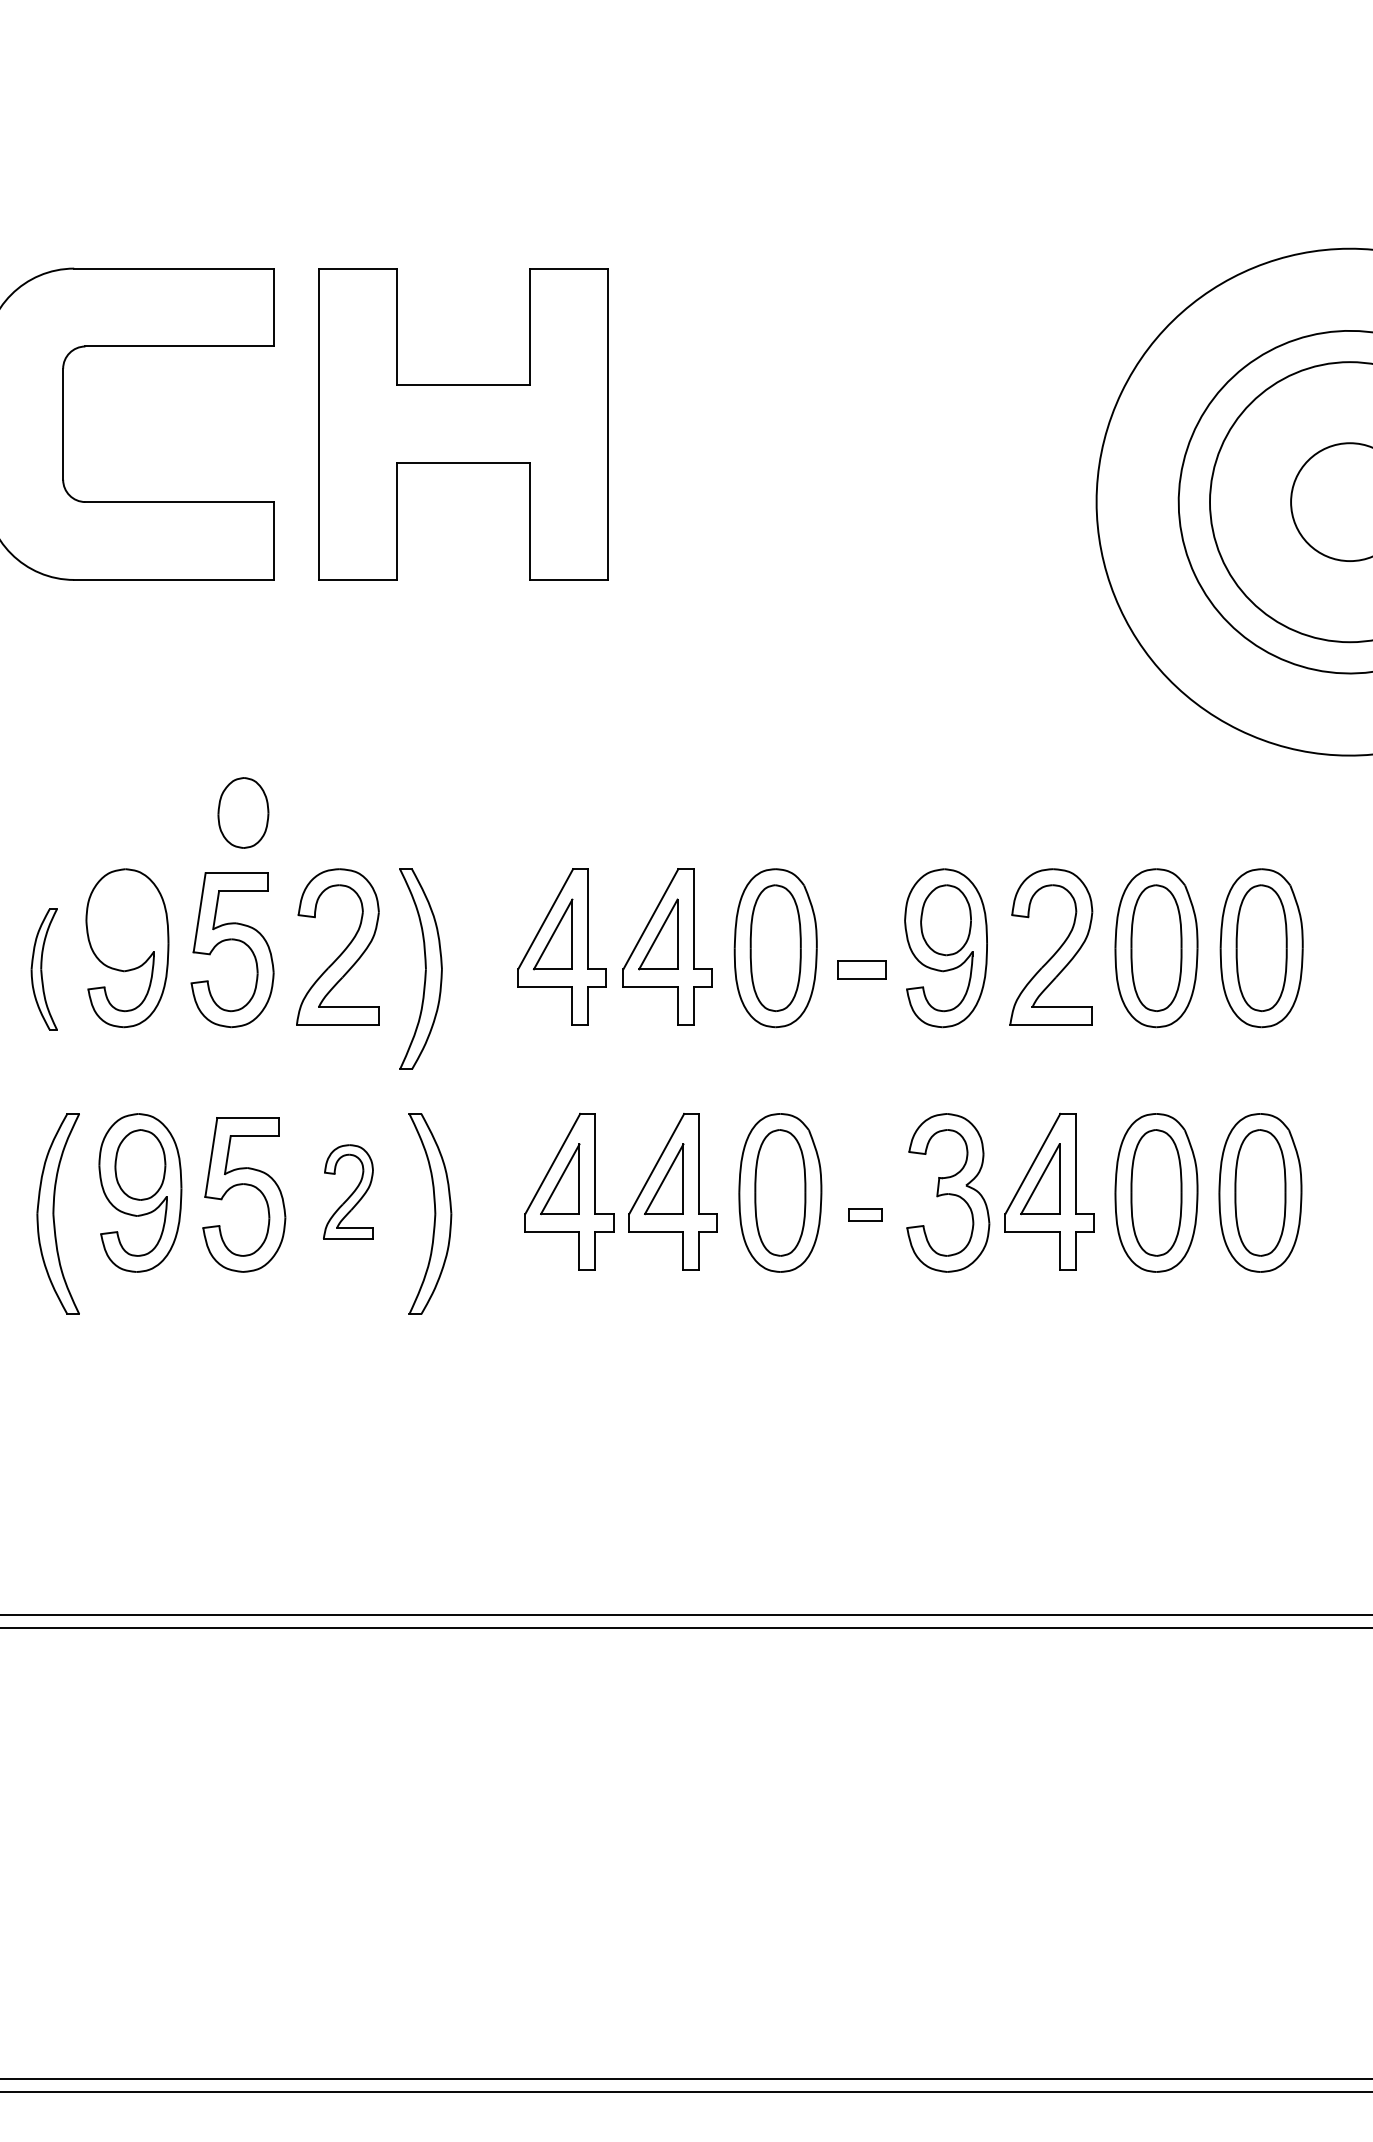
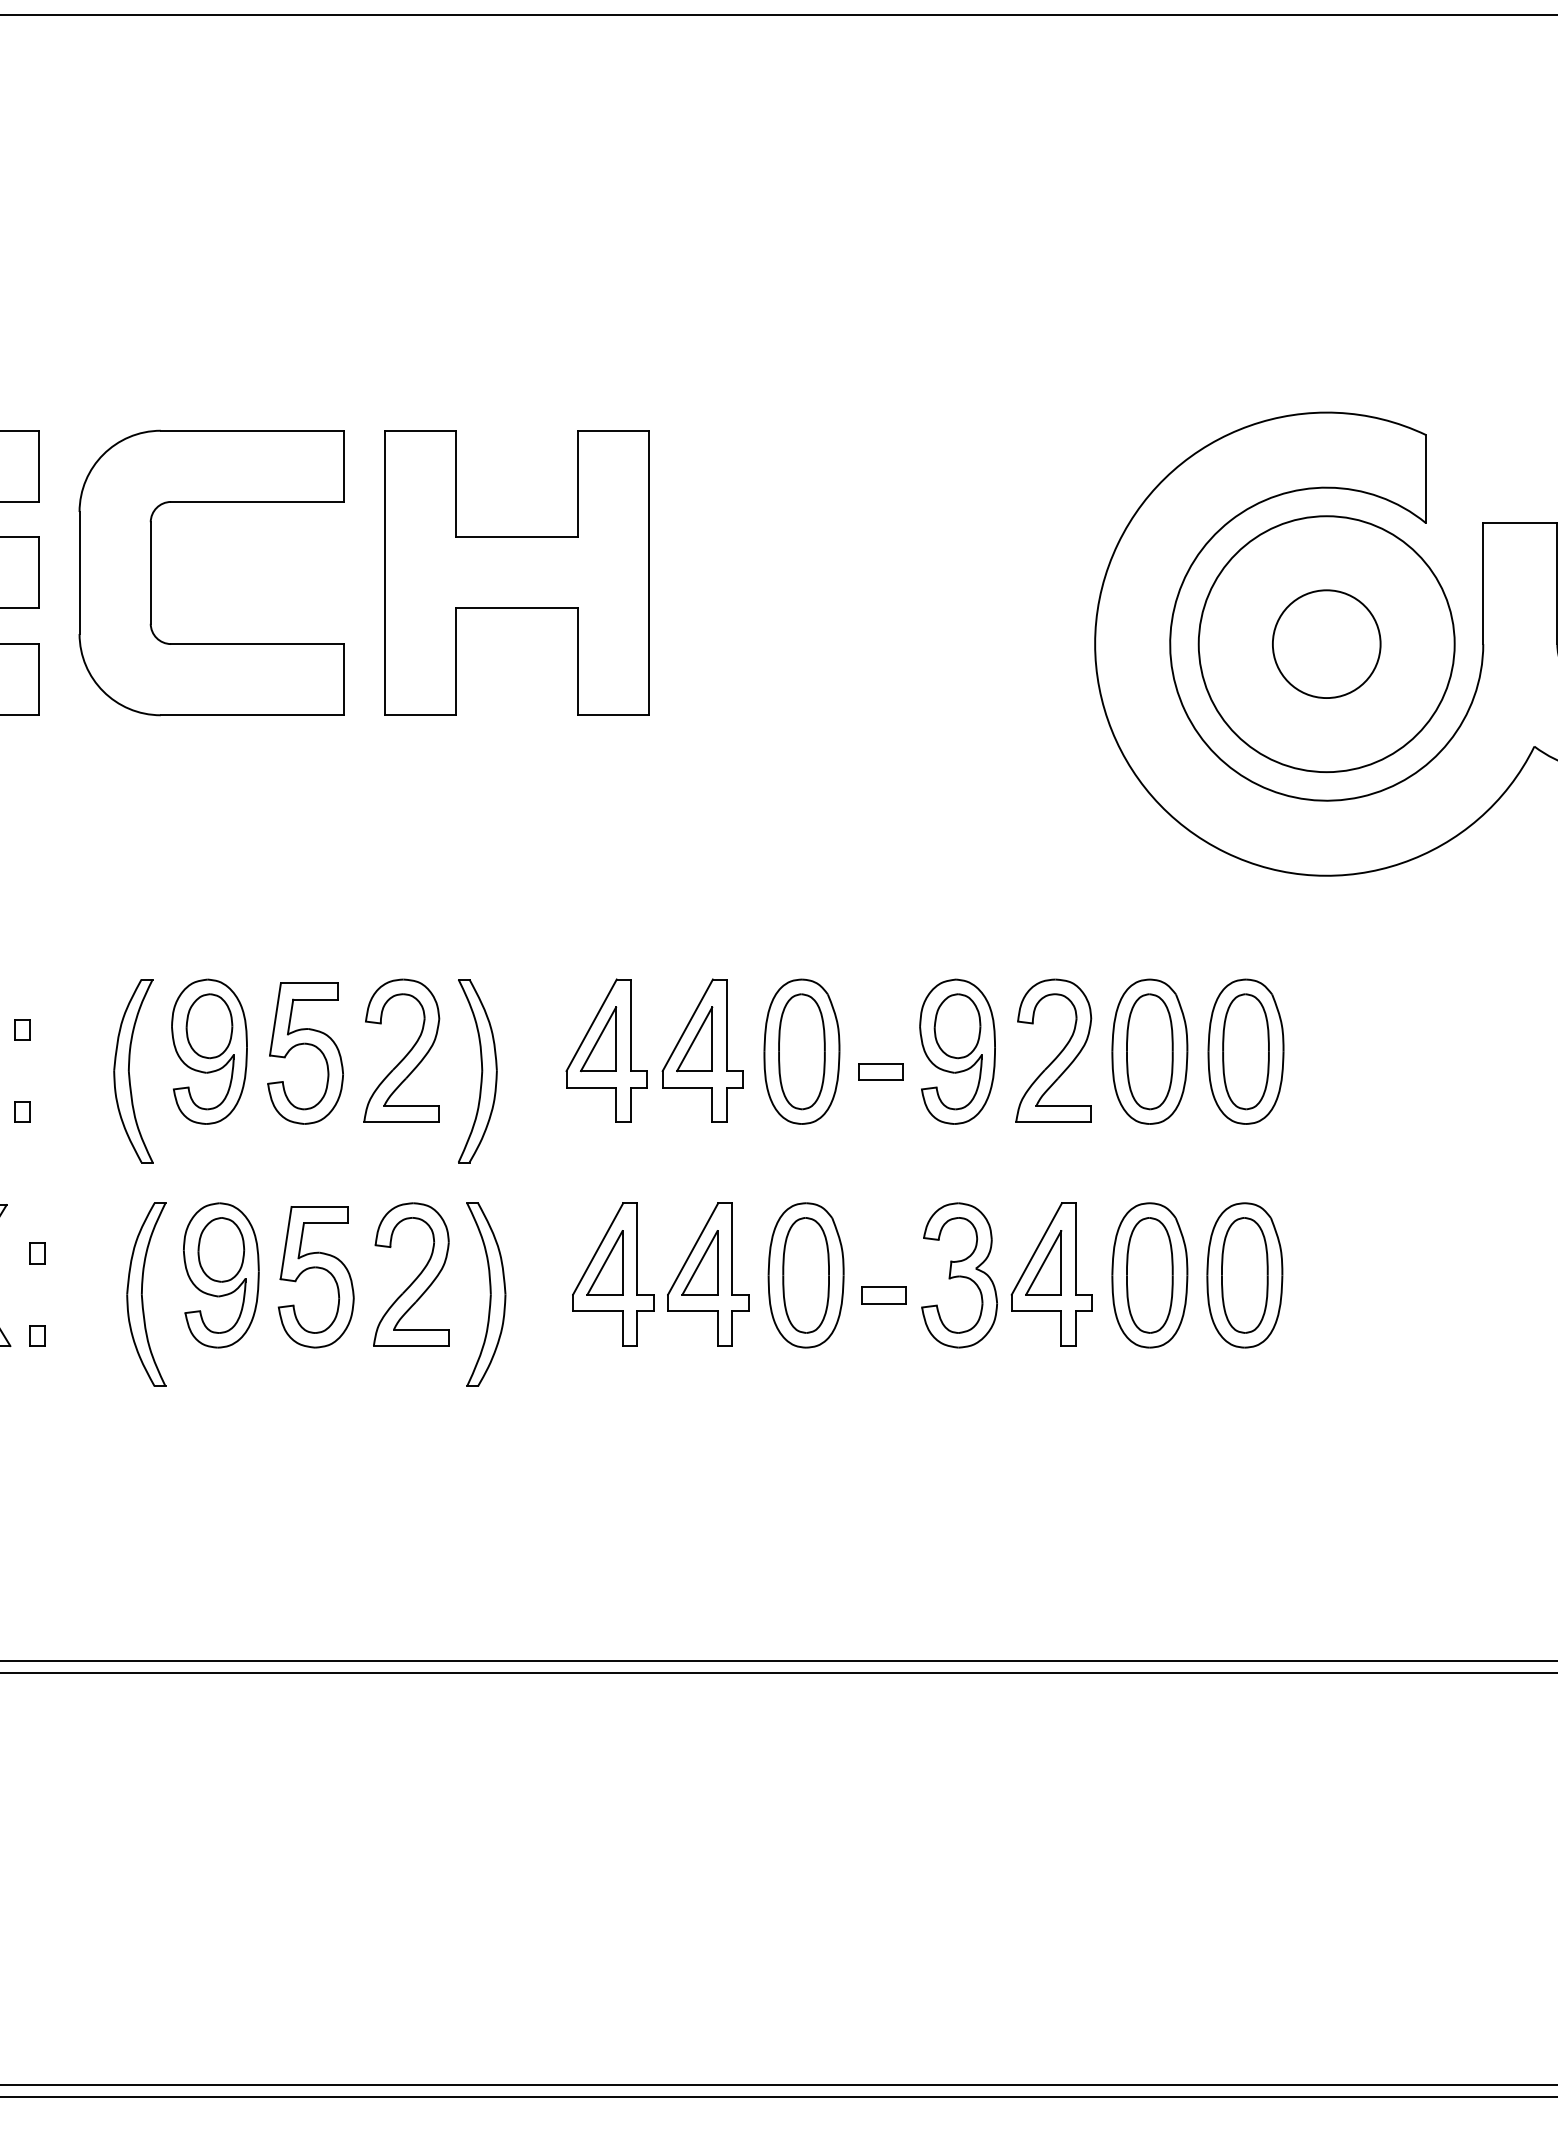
part: (243, 813) -> (209, 1026), moved
part: (44, 969) -> (133, 1071), size x1.67
part: (348, 1191) -> (411, 1274), size x1.67
part: (865, 1214) -> (883, 1295), size x1.43

